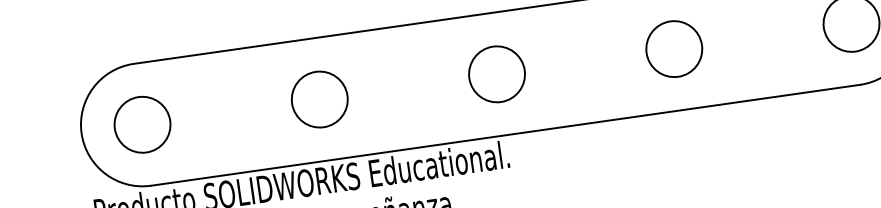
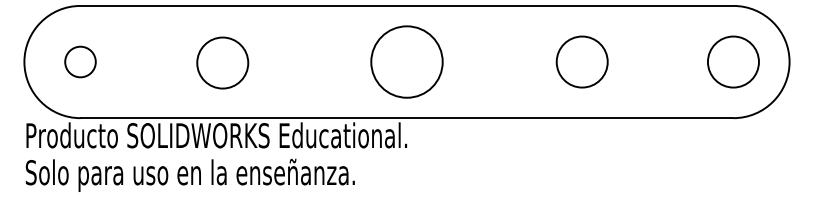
circle: (673, 48) -> (581, 61), moved
circle: (496, 73) -> (406, 61), size x1.4
circle: (319, 99) -> (222, 62), moved
circle: (142, 124) -> (80, 61), size x0.6

